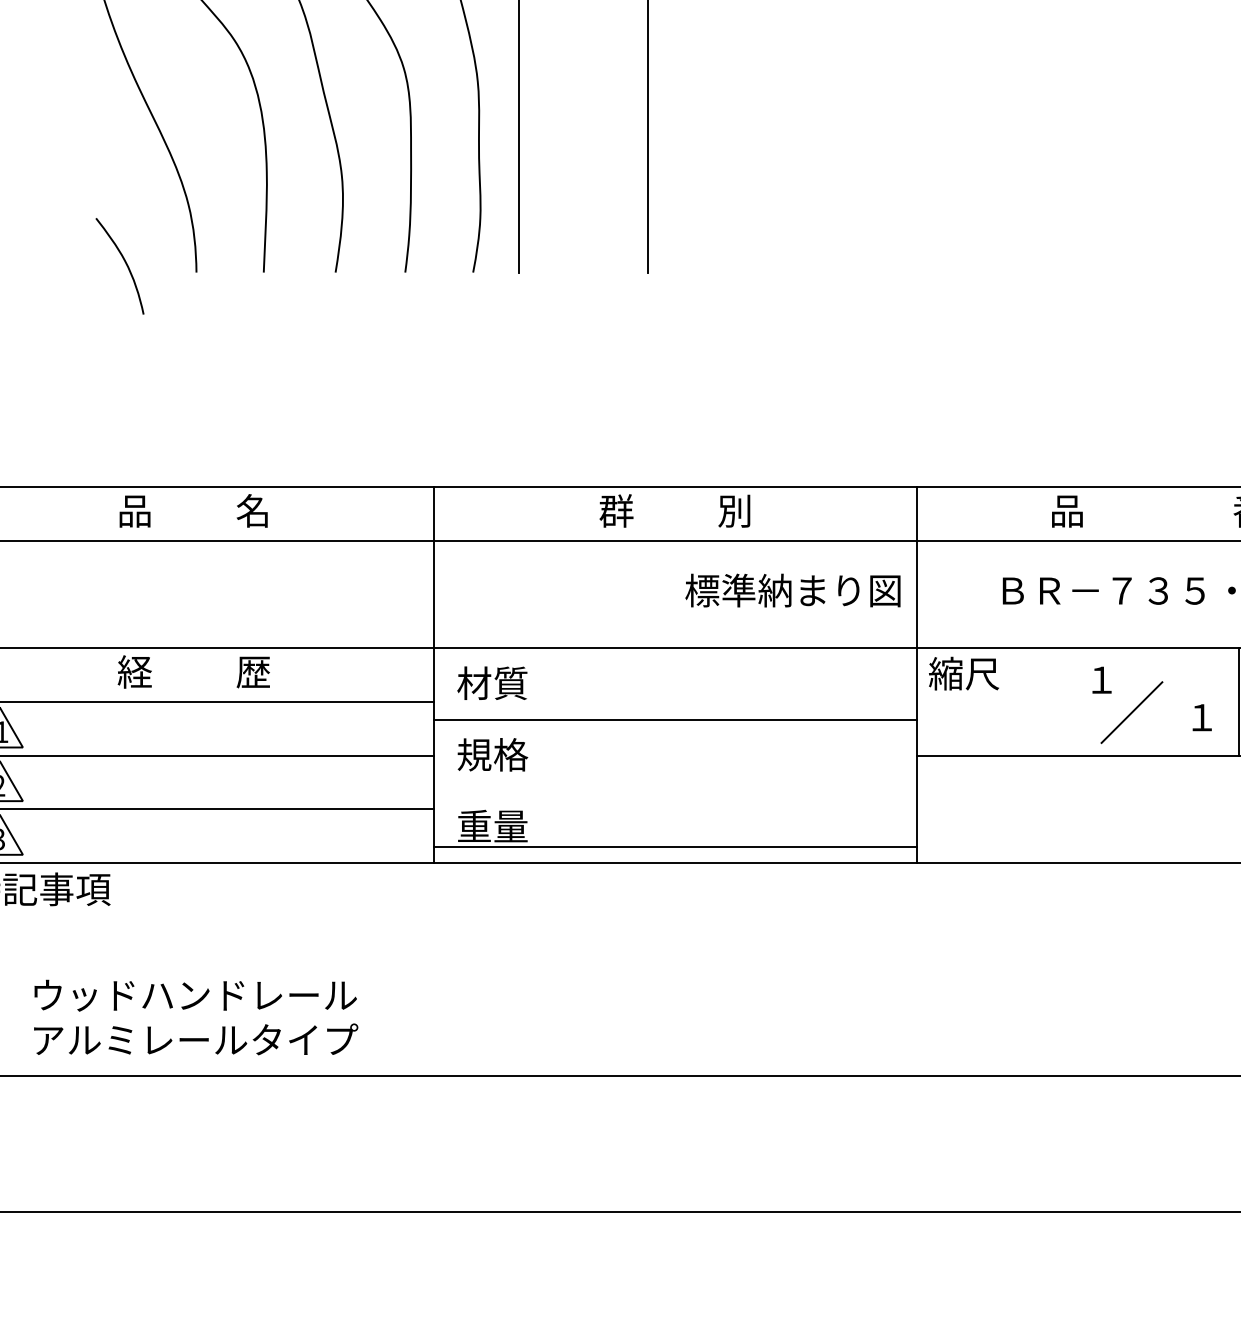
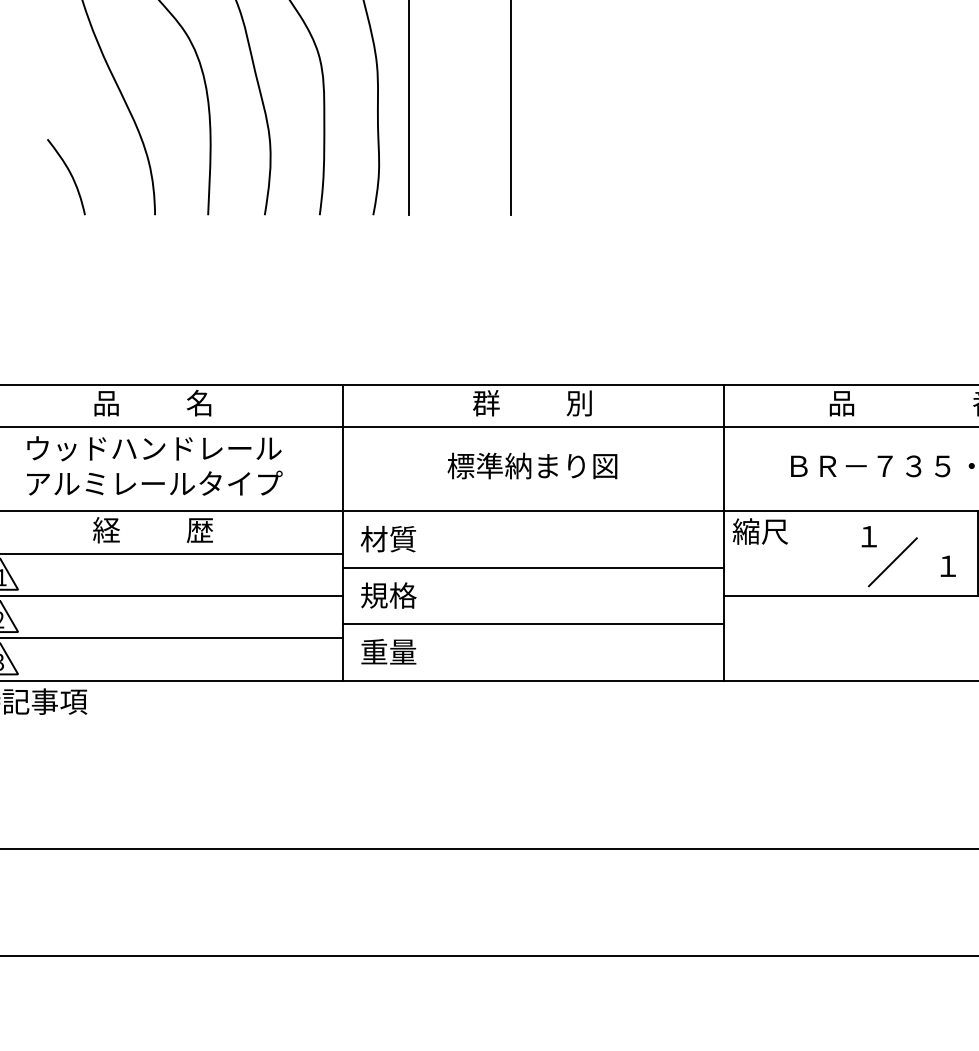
curve: (125, 264) -> (70, 175), moved
text: (792, 590) -> (532, 465), moved
line: (675, 847) -> (532, 624), moved
text: (196, 1017) -> (155, 465), moved

